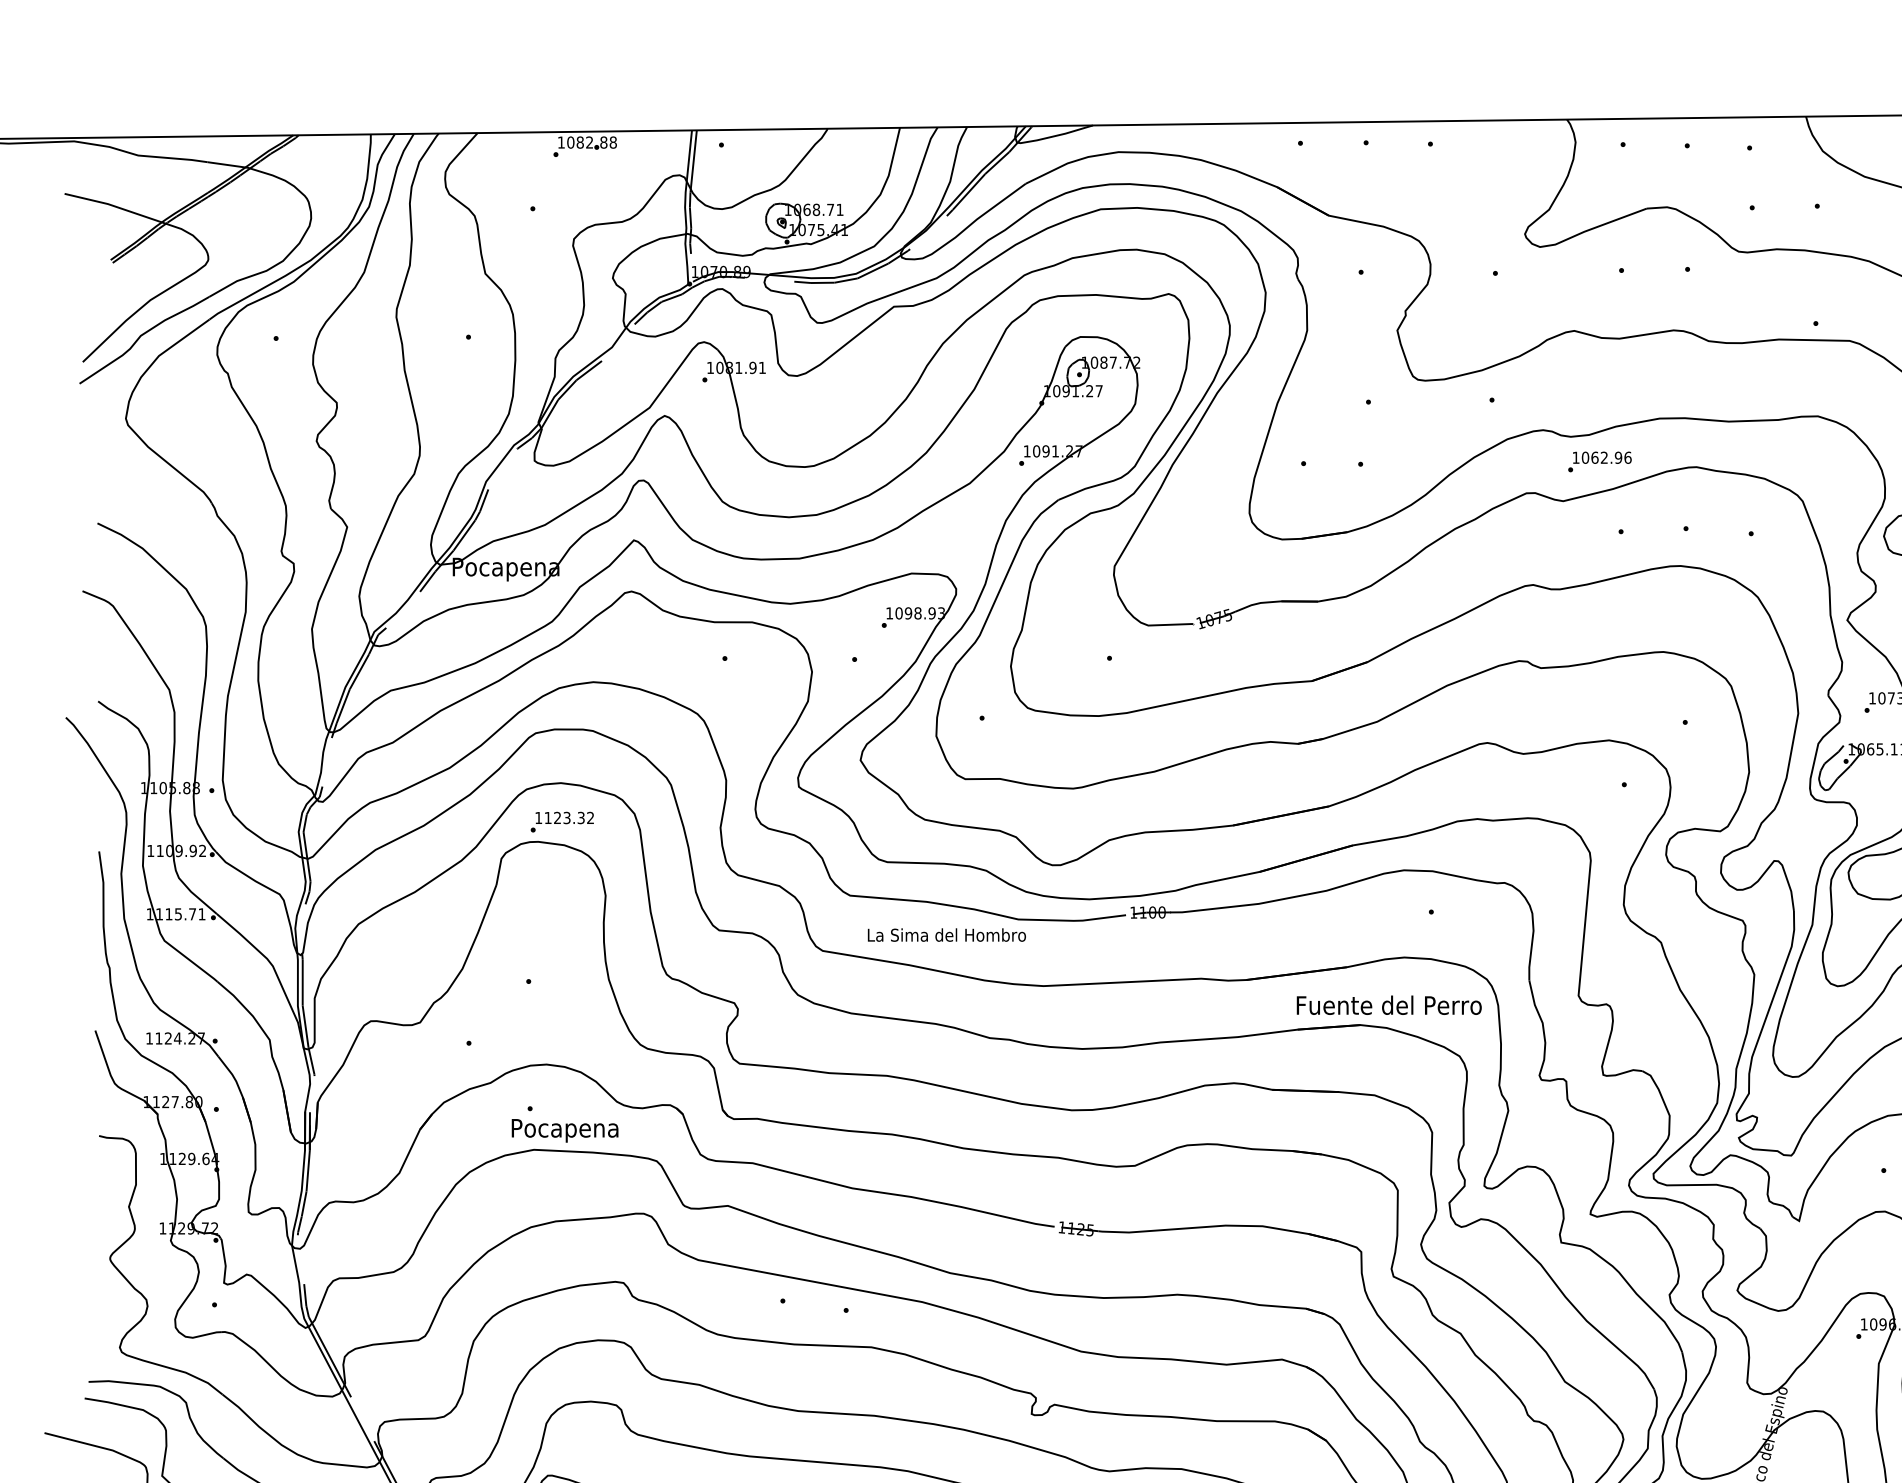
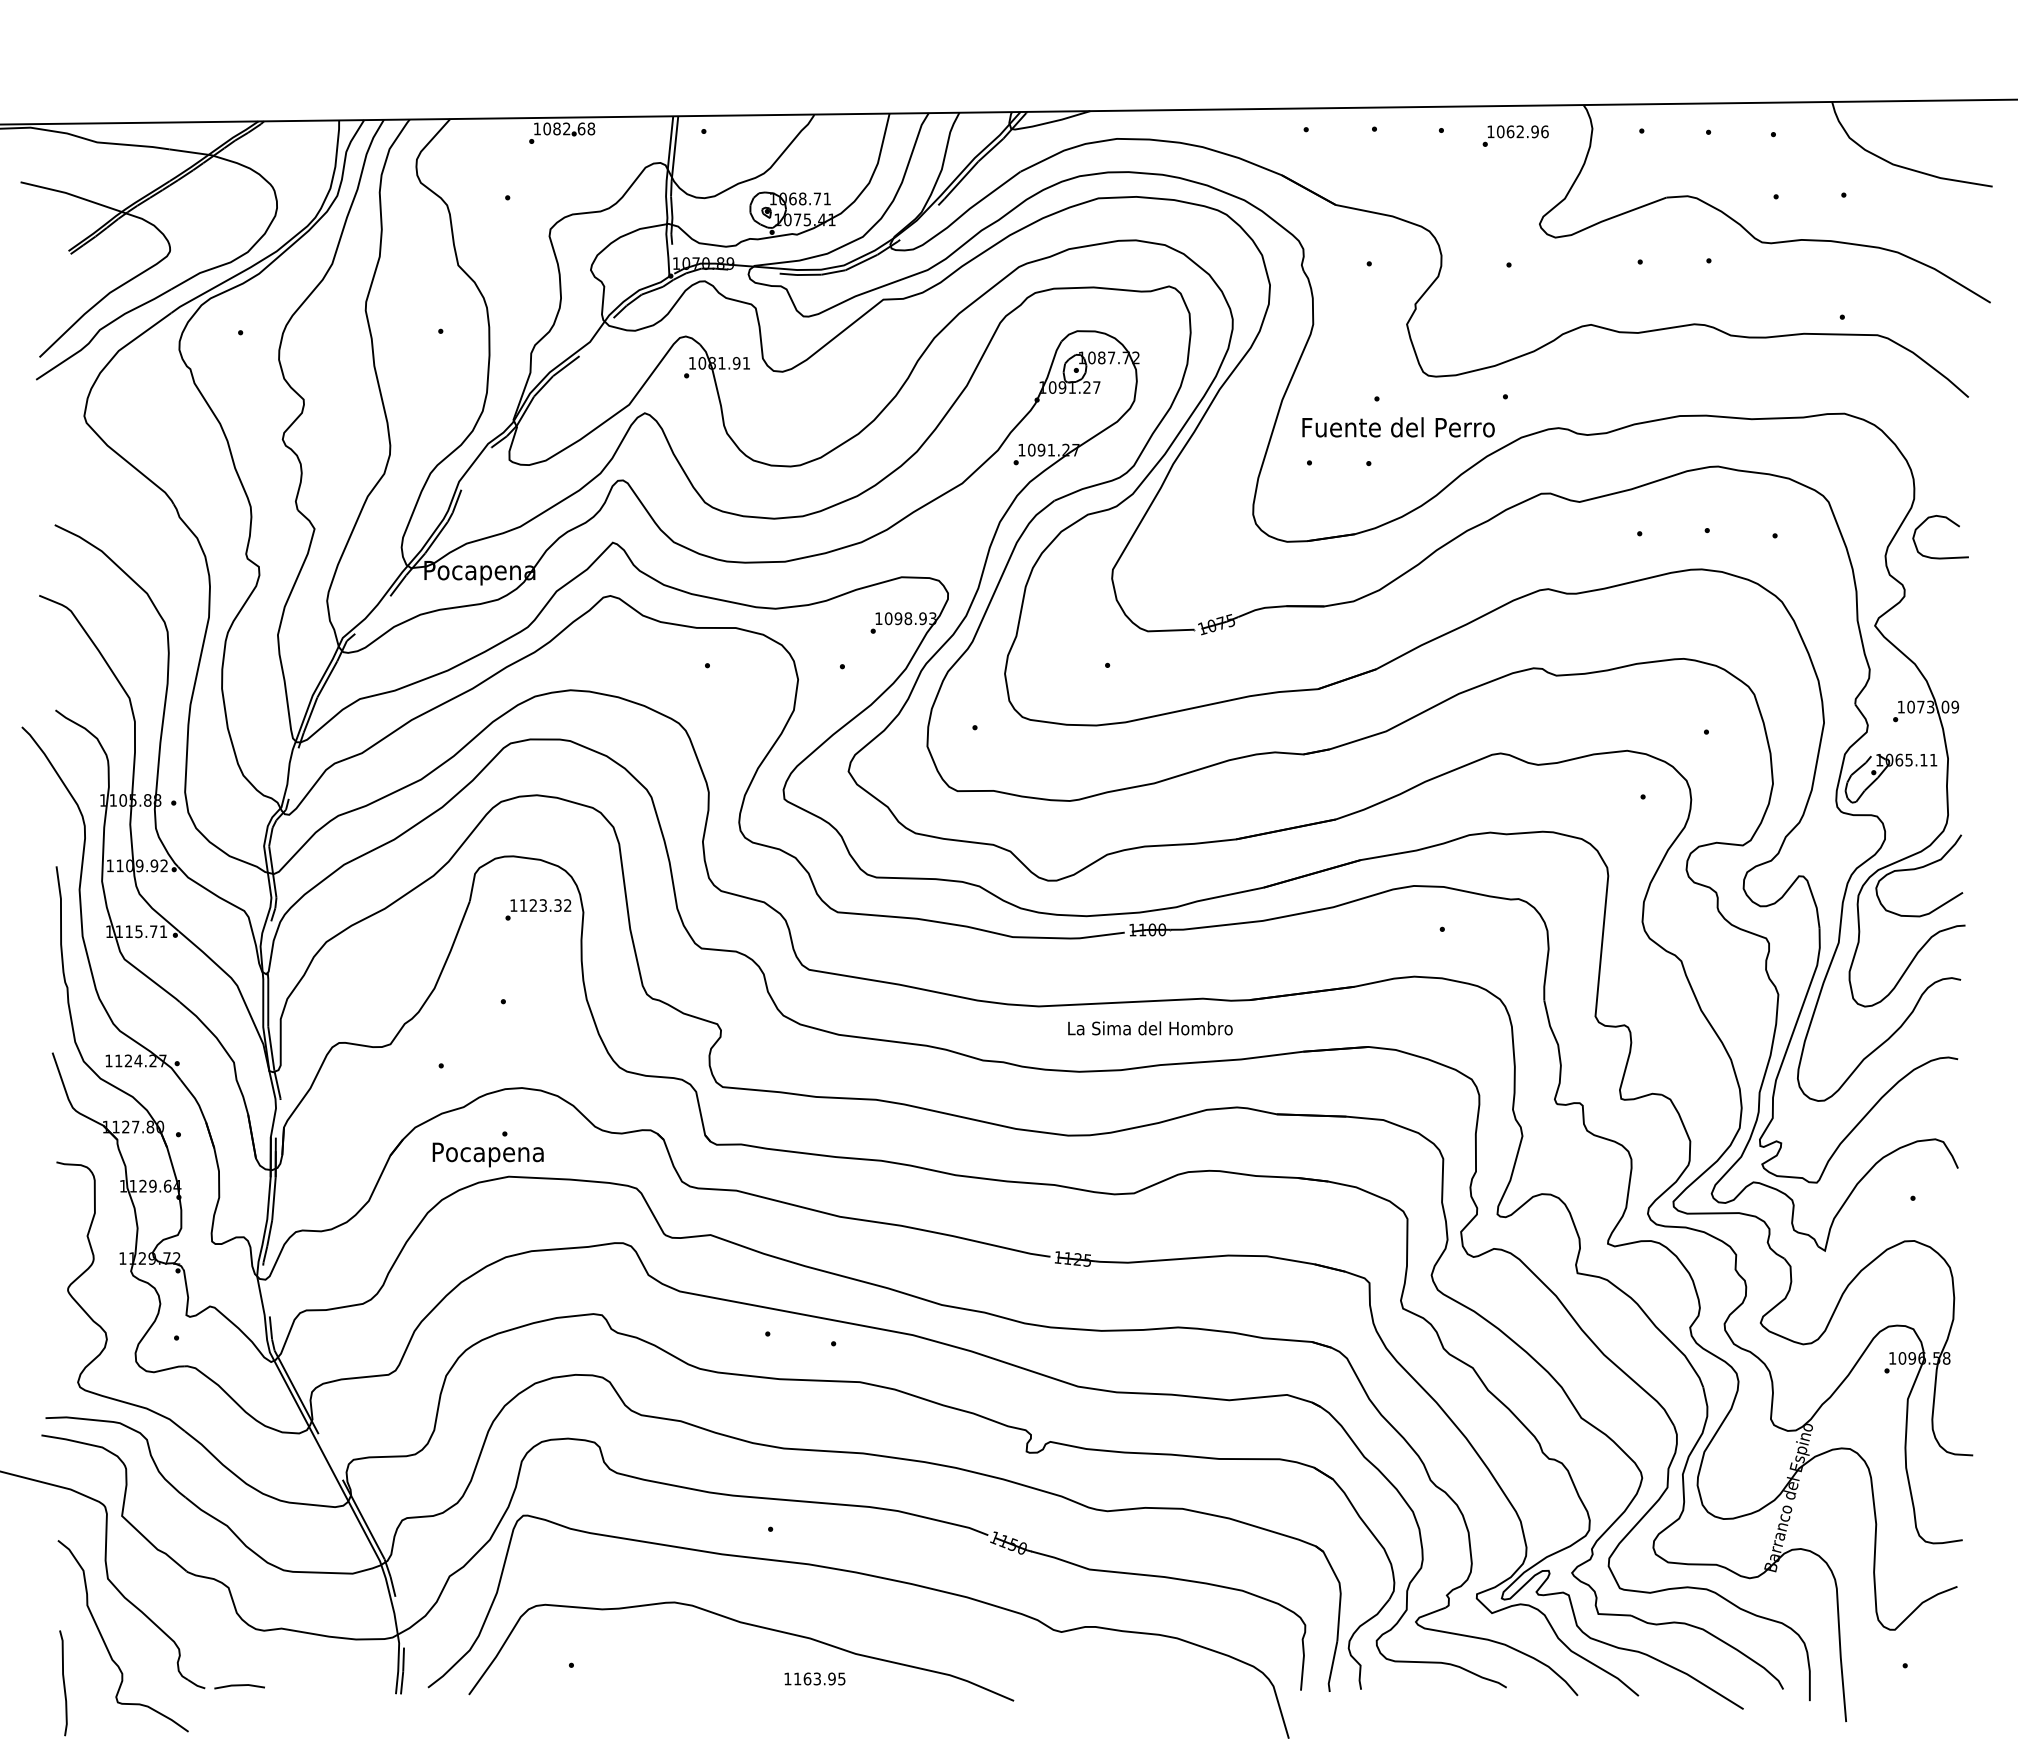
text: (603, 142) -> (581, 128), 1082.88 -> 1082.68
text: (1599, 461) -> (1515, 135), moved
text: (562, 821) -> (538, 909), moved
text: (946, 935) -> (1150, 1028), moved
text: (1389, 1005) -> (1398, 427), moved
text: (564, 1130) -> (487, 1154), moved

